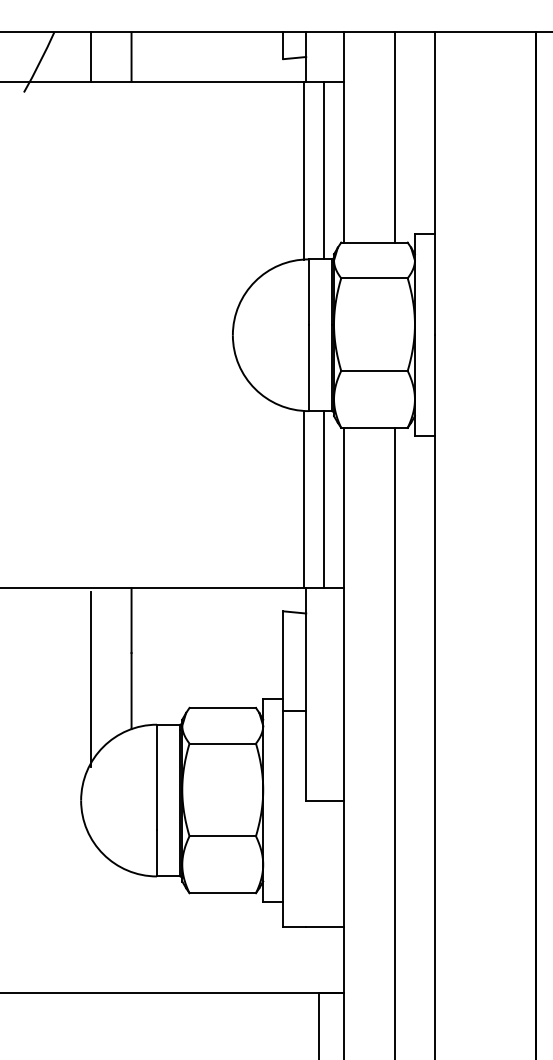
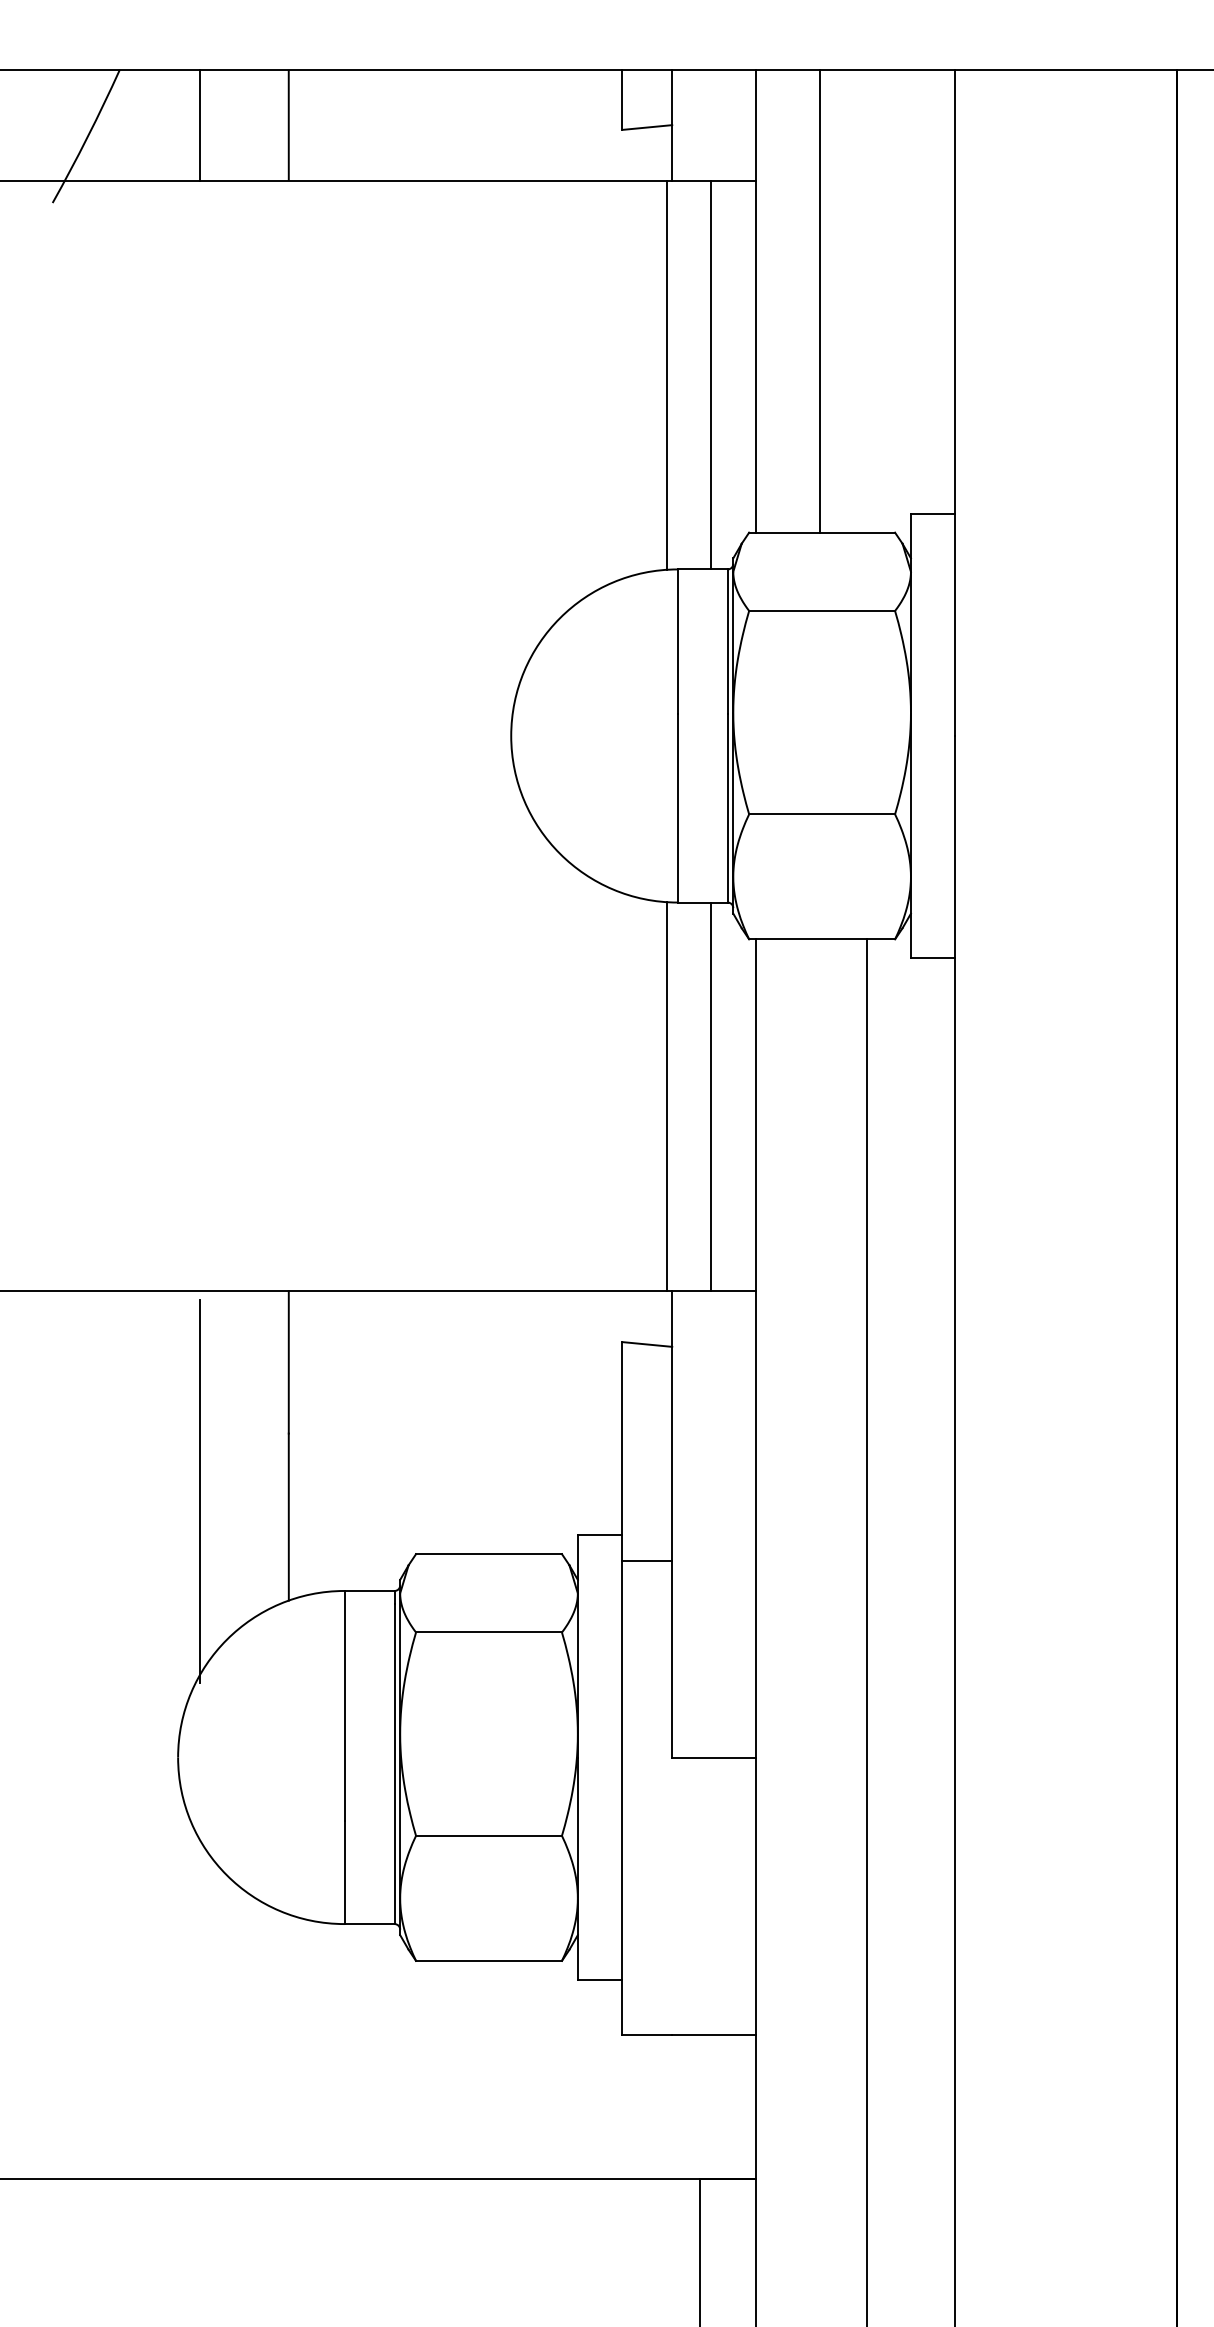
line: (394, 136) -> (819, 299), moved

